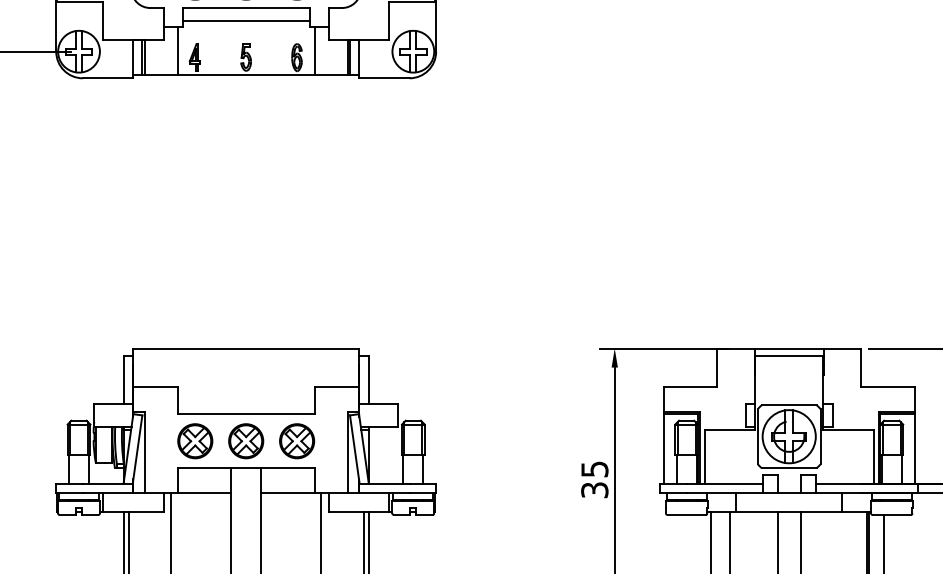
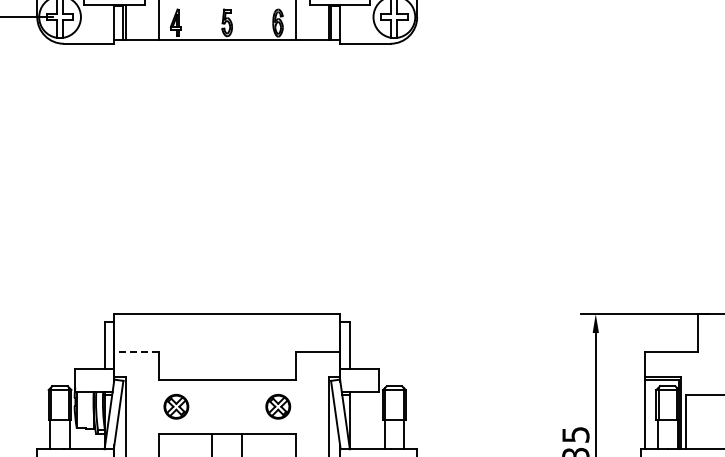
line: (155, 386) -> (136, 351), solid -> dashed
part: (195, 441) -> (176, 406), size x0.7
part: (246, 441) -> (227, 406), removed
part: (297, 441) -> (278, 406), size x0.7

